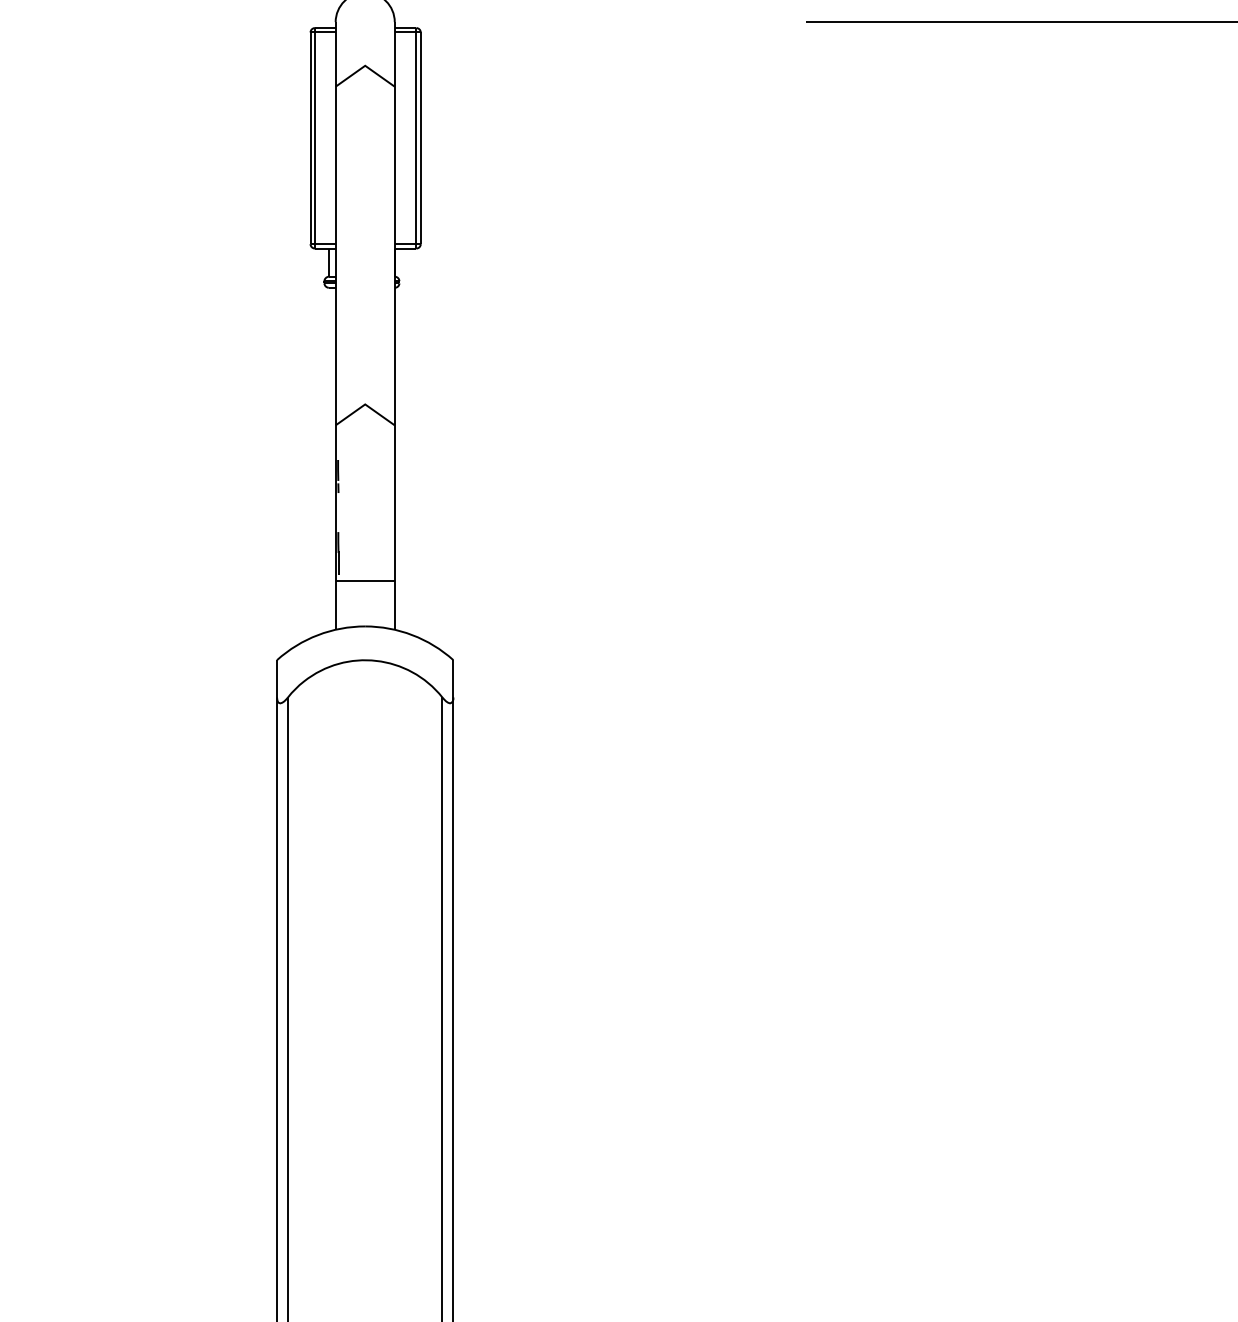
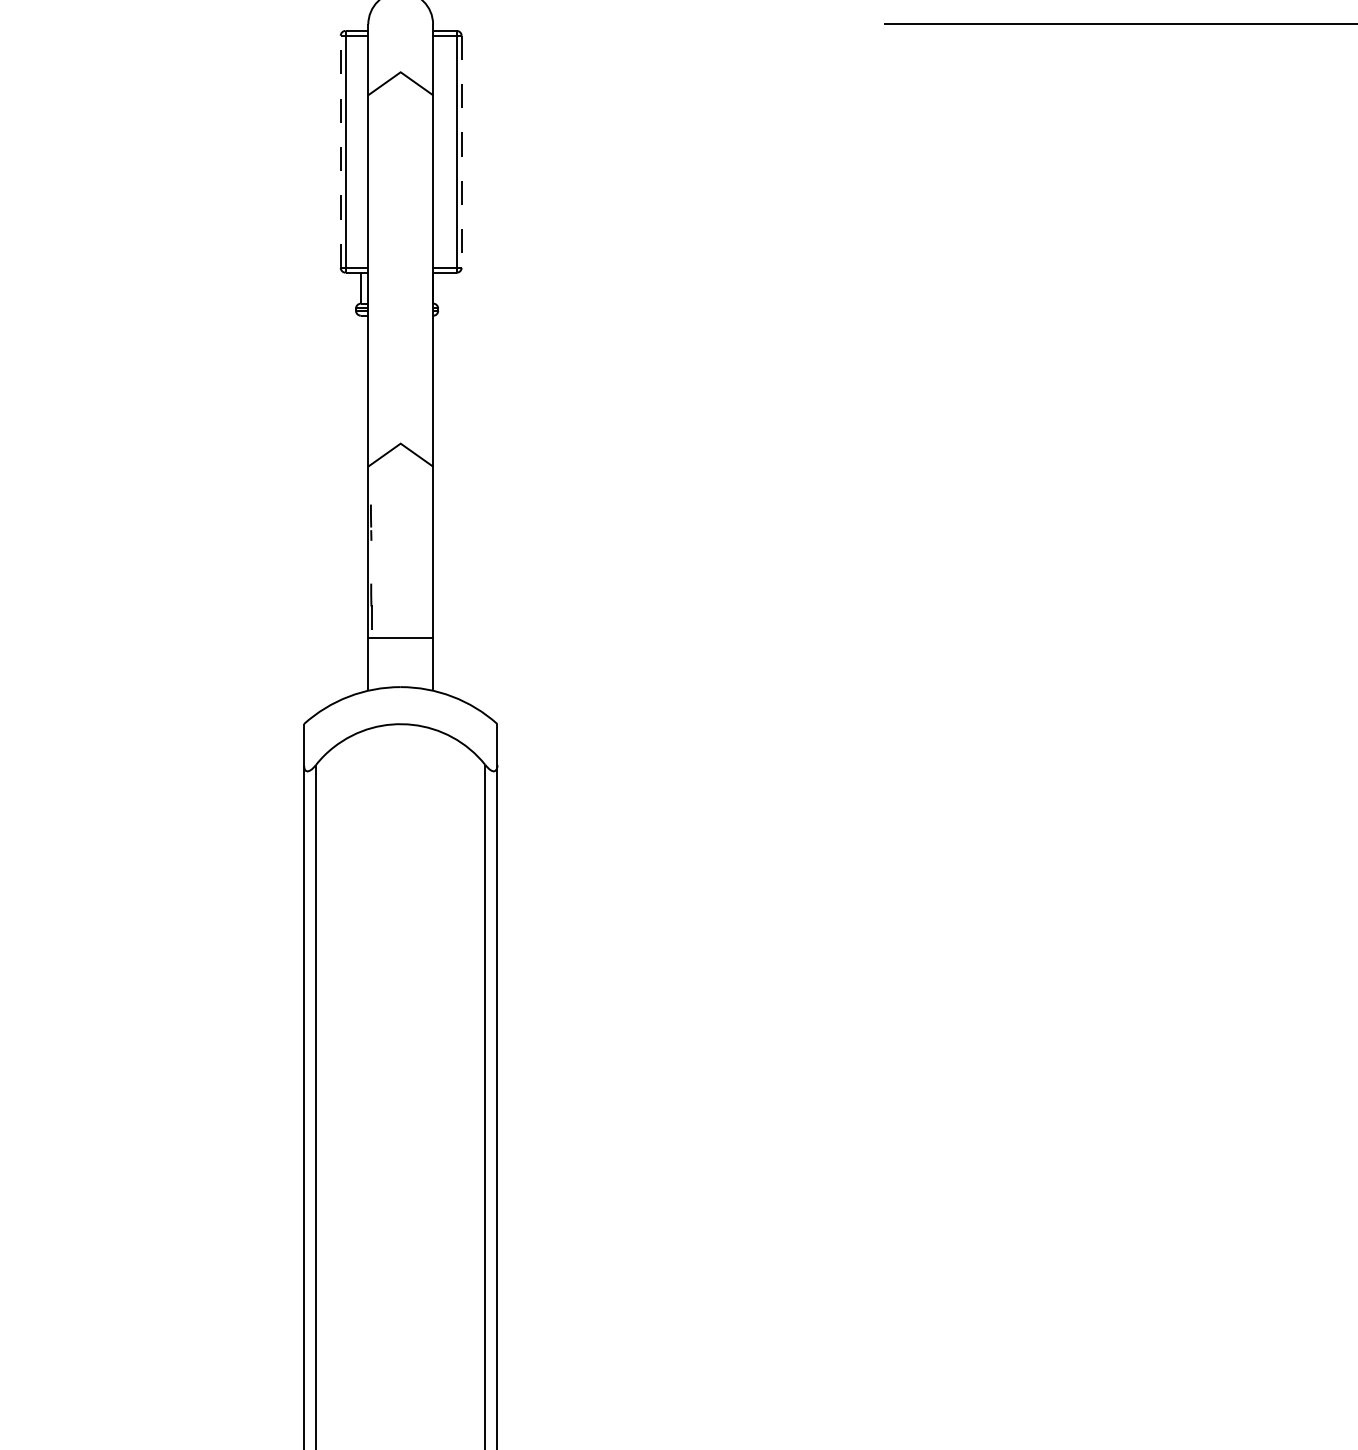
line: (310, 138) -> (340, 152), solid -> dashed
line: (420, 138) -> (461, 152), solid -> dashed

